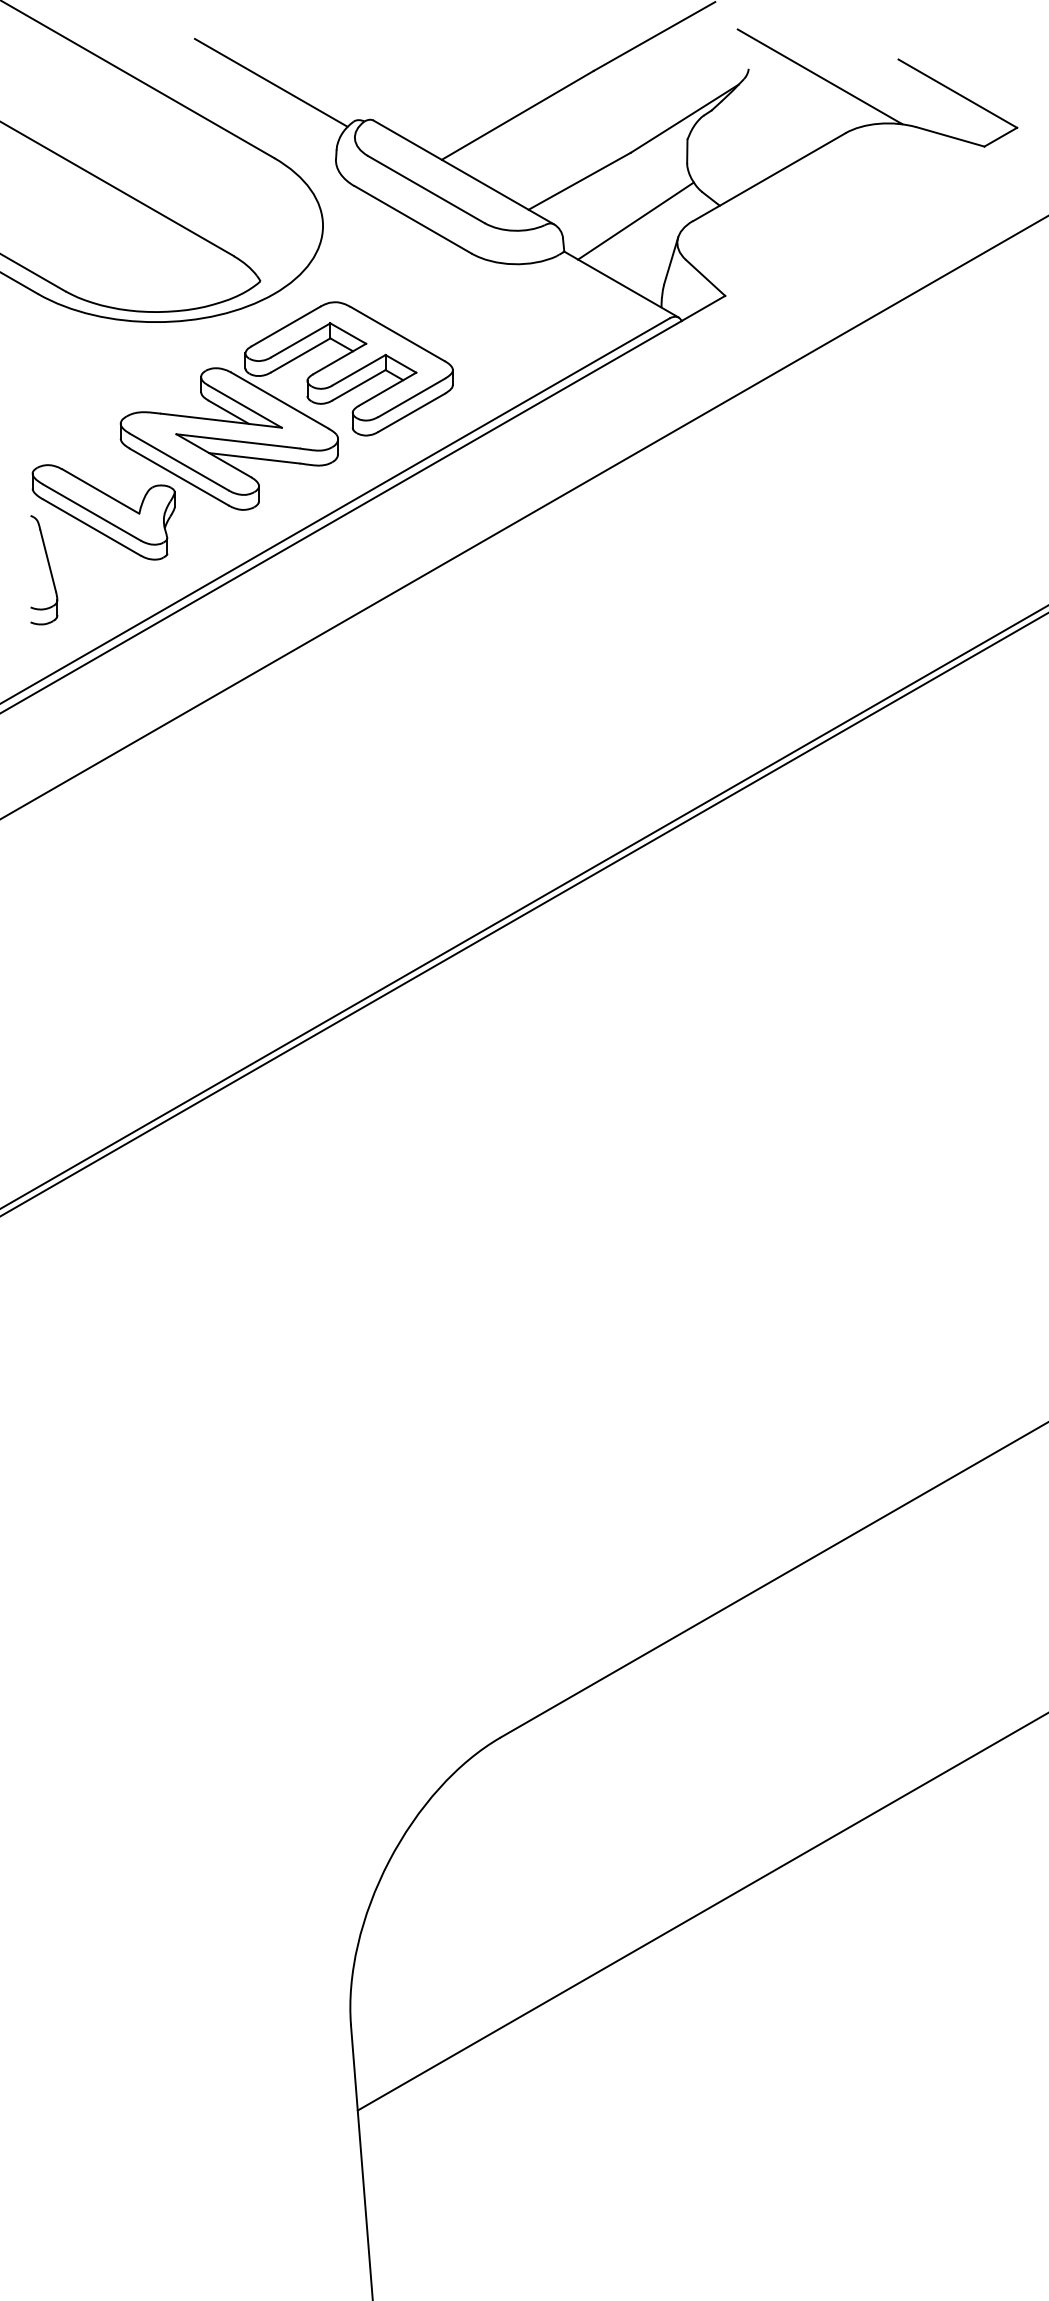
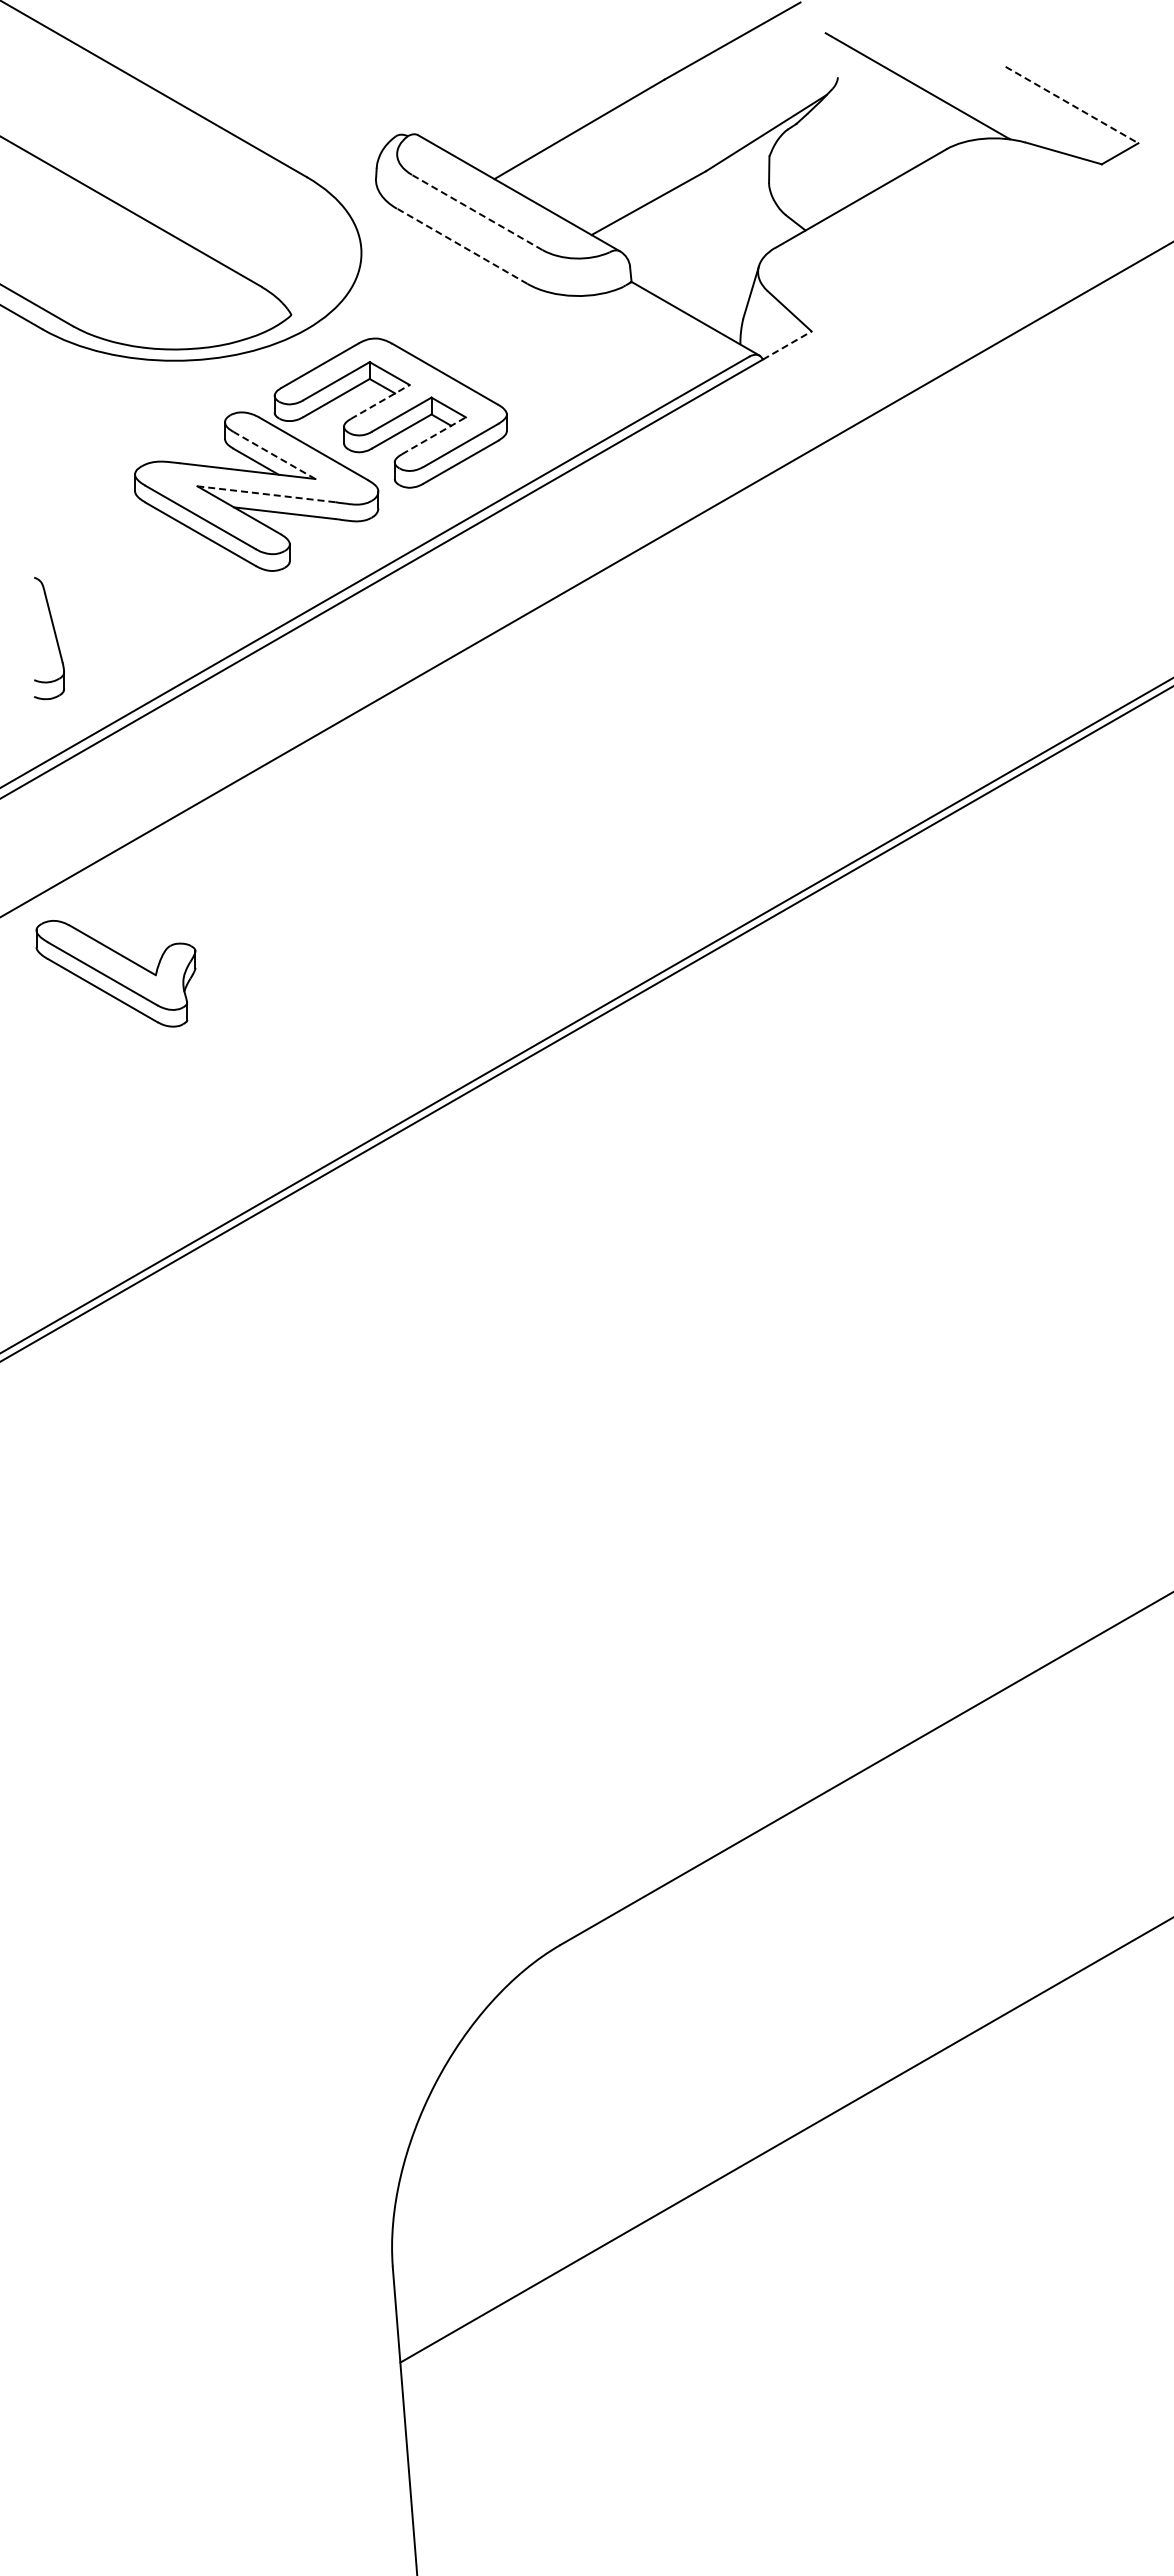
line: (271, 82) -> (303, 92), removed
line: (958, 94) -> (1072, 105), solid -> dashed
line: (425, 189) -> (476, 212), solid -> dashed
line: (412, 219) -> (461, 245), solid -> dashed
line: (635, 220) -> (711, 247), removed
line: (703, 308) -> (787, 345), solid -> dashed
line: (340, 358) -> (380, 401), solid -> dashed
line: (387, 388) -> (433, 435), solid -> dashed
line: (245, 406) -> (274, 455), solid -> dashed
line: (237, 441) -> (265, 494), solid -> dashed
part: (103, 512) -> (115, 973), moved

